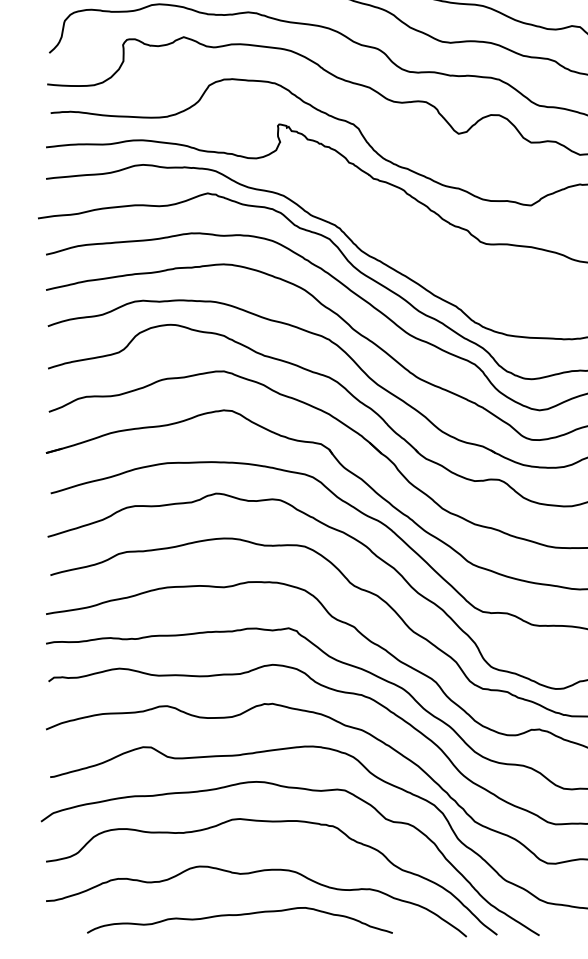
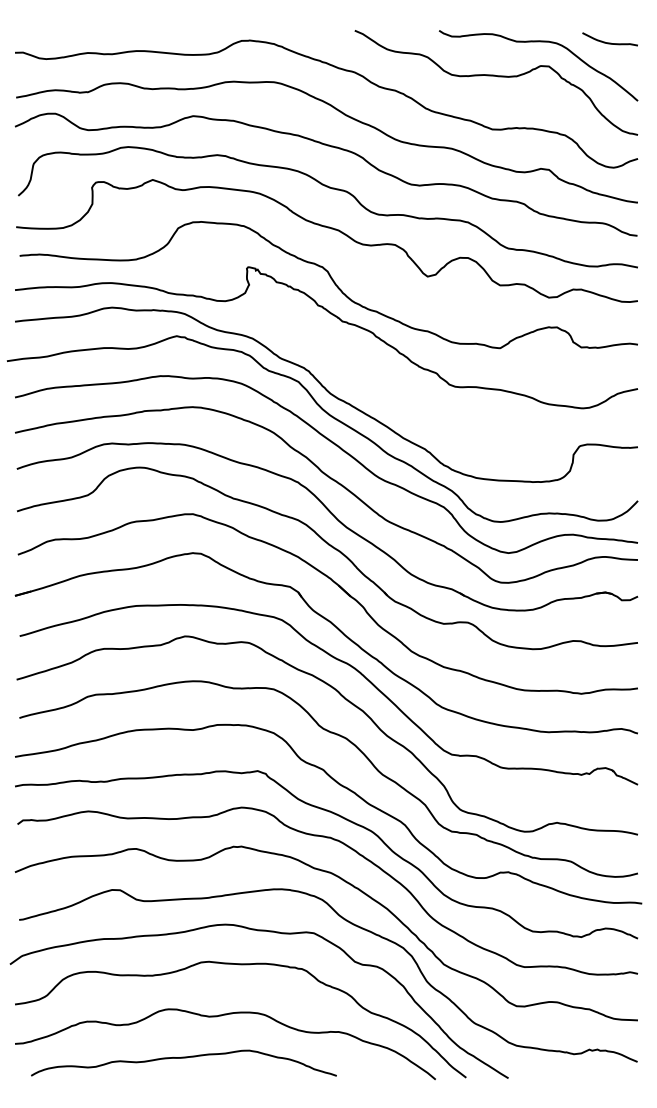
curve: (239, 915) -> (183, 1058), moved

